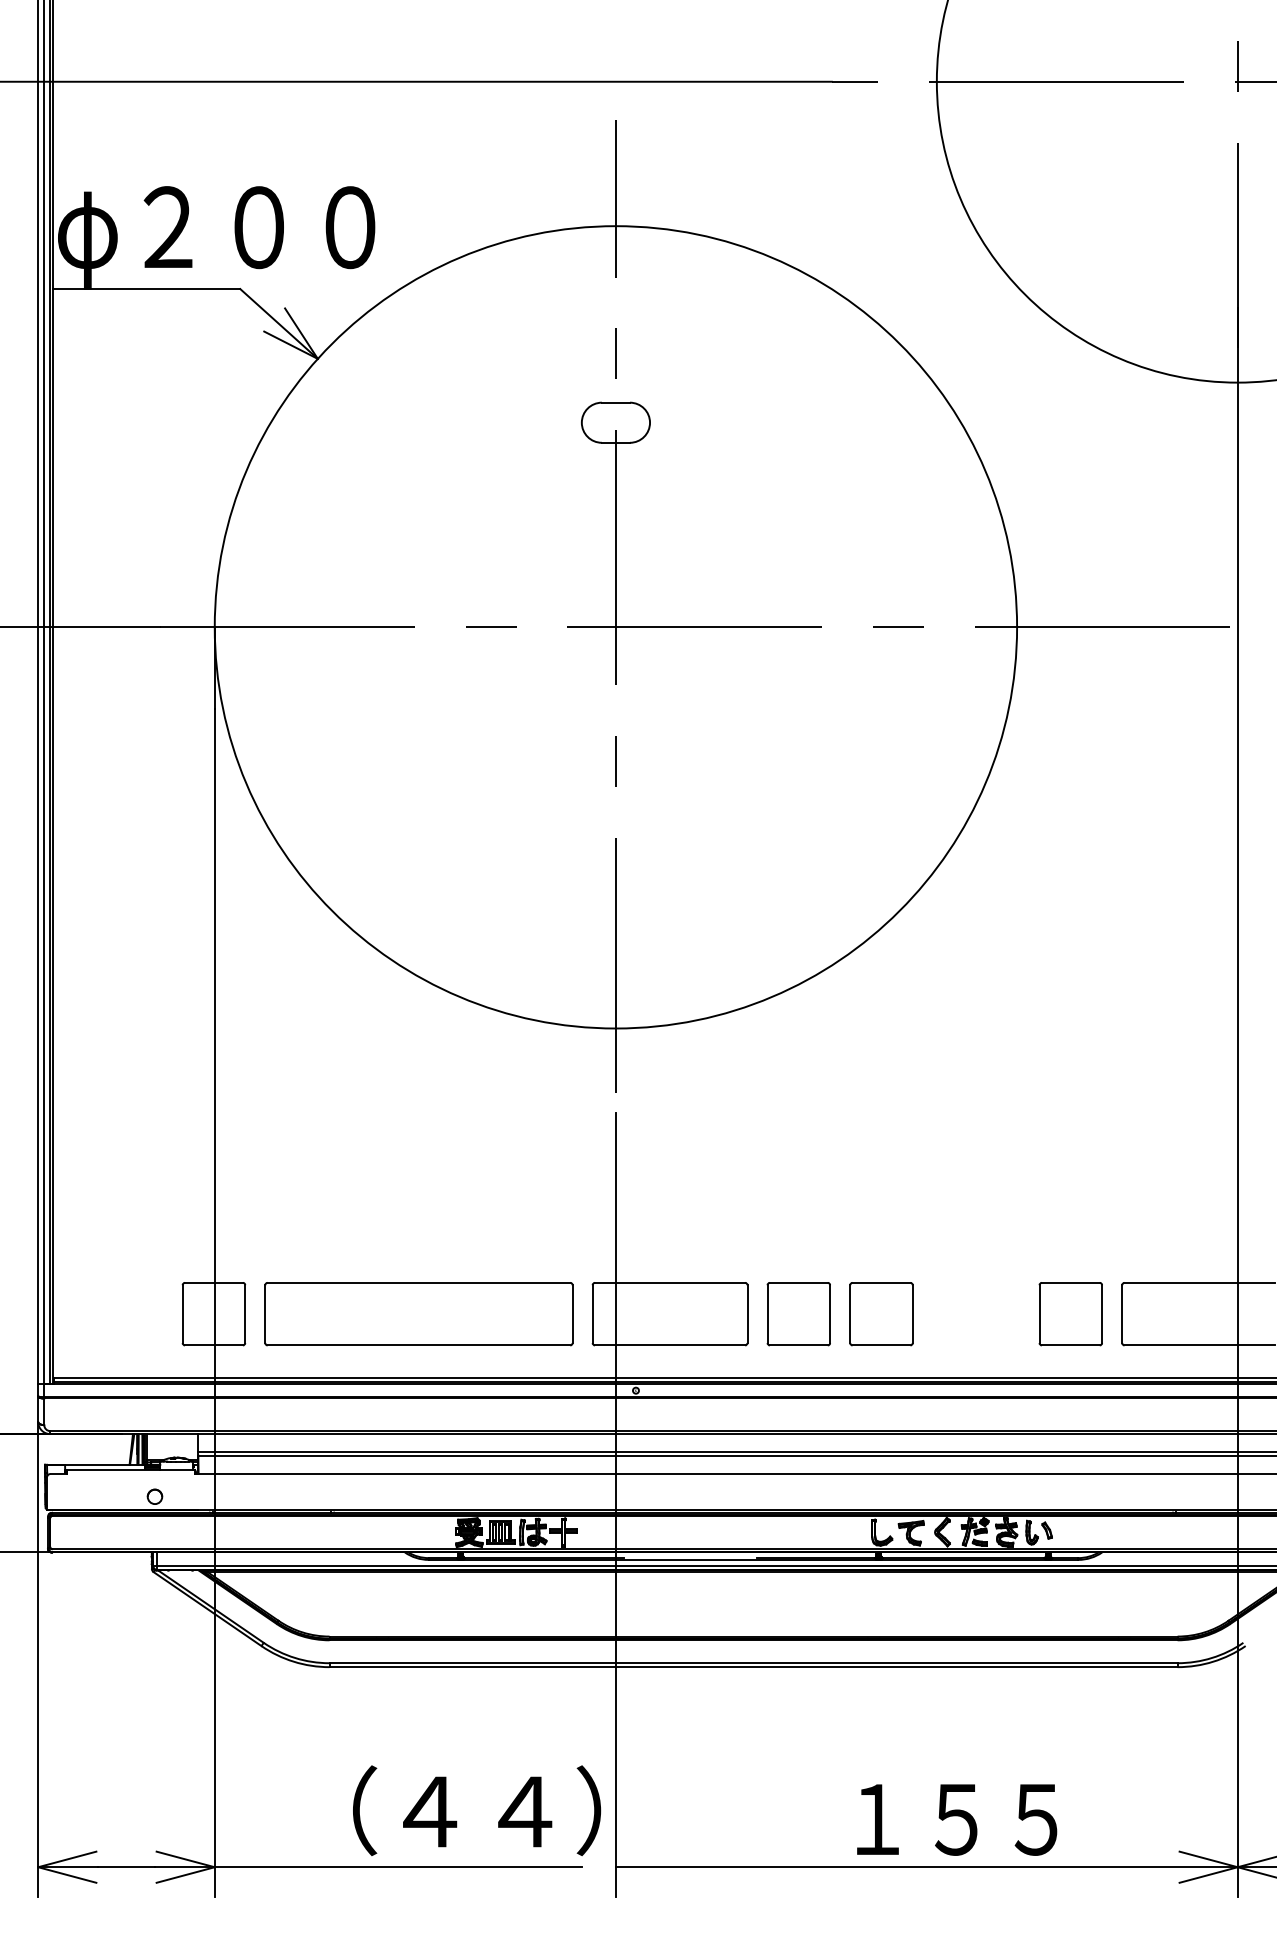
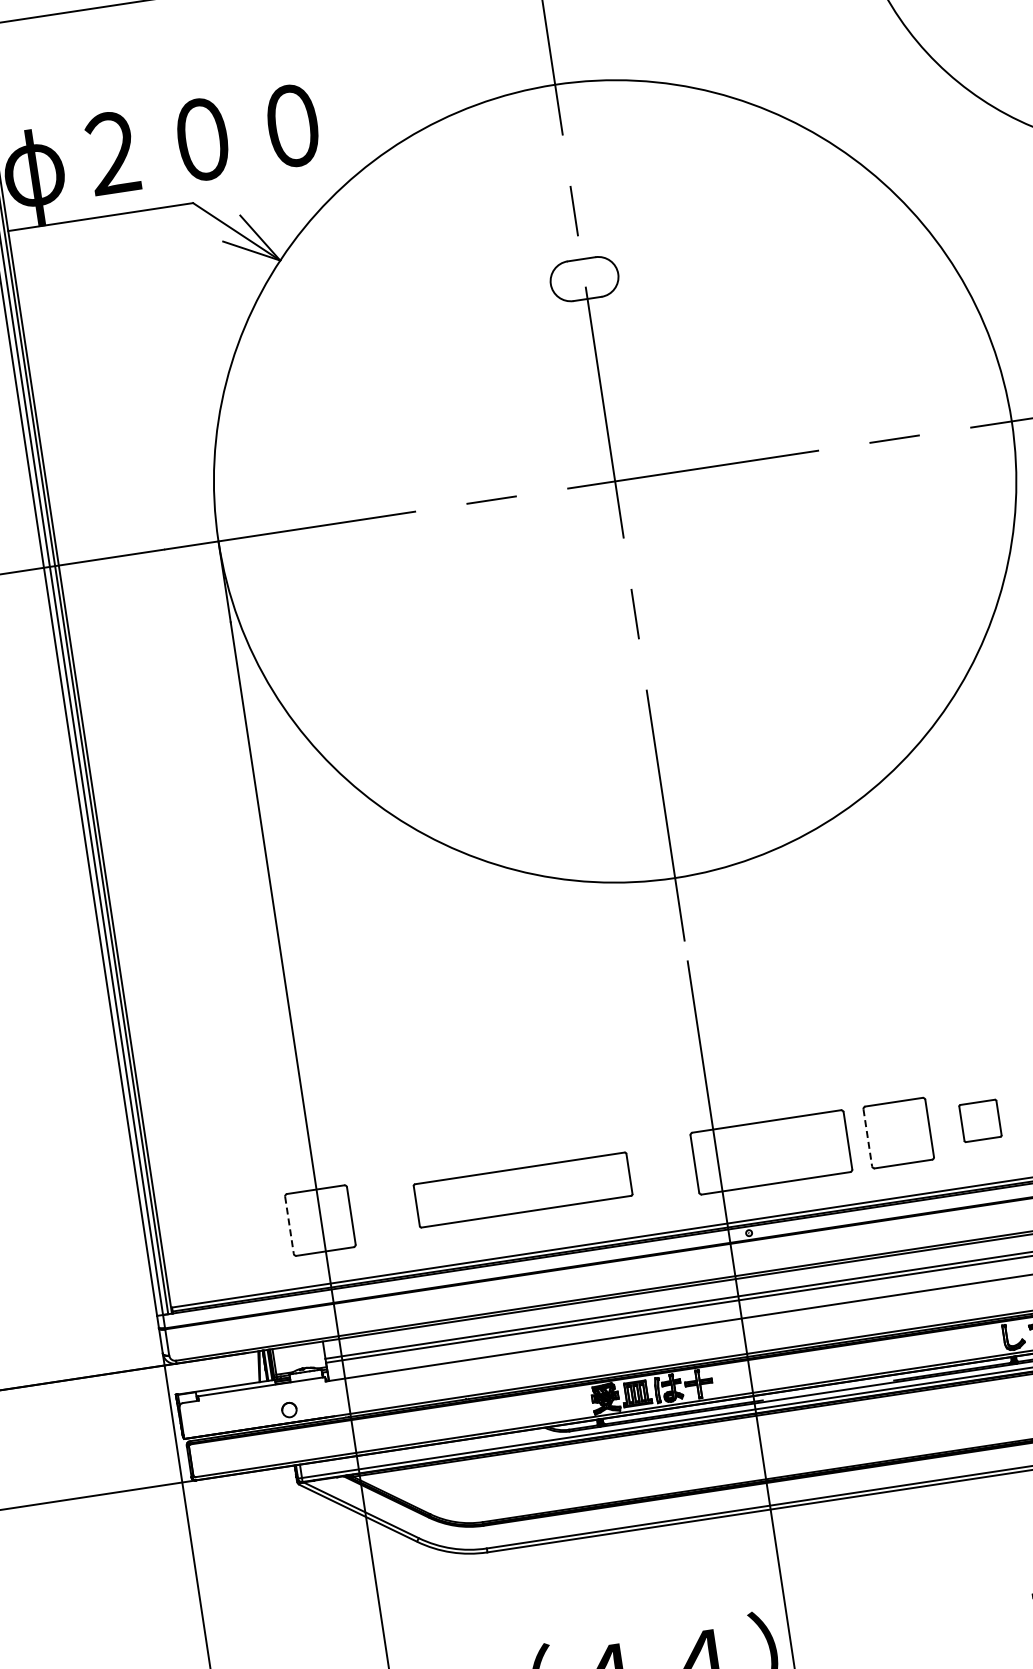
line: (182, 1314) -> (289, 1225), solid -> dashed
part: (418, 1314) -> (522, 1190), size x0.7
line: (767, 1314) -> (867, 1138), solid -> dashed
part: (881, 1314) -> (980, 1121), size x0.6

